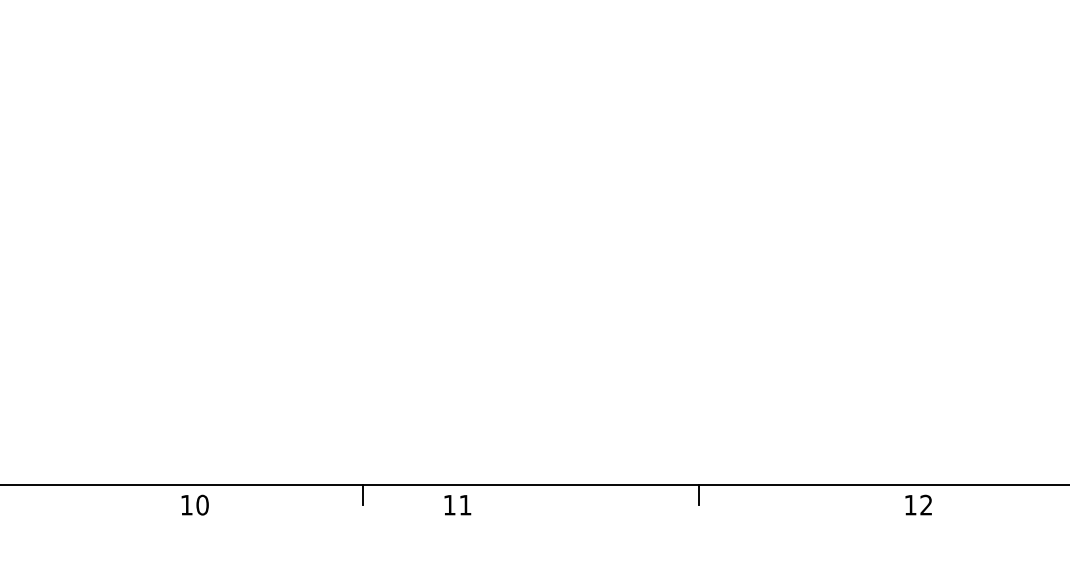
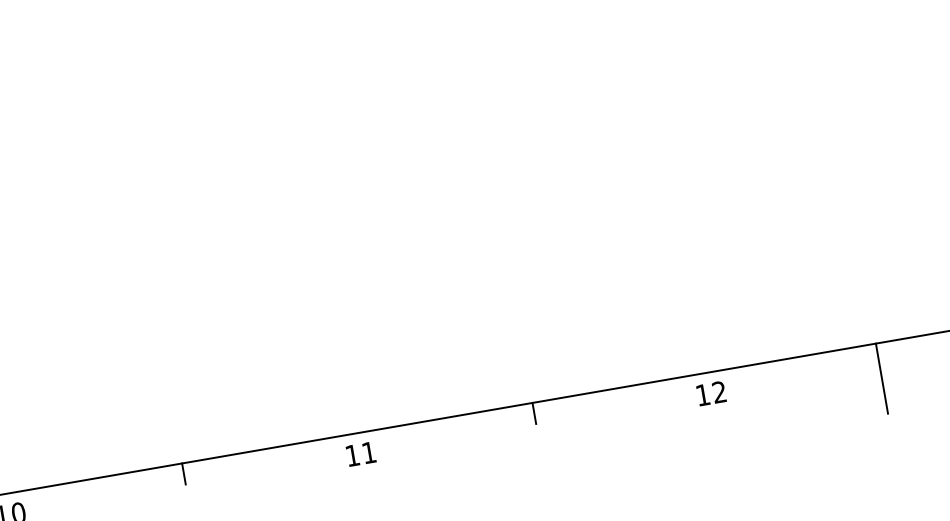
text: (918, 504) -> (711, 392), moved
text: (457, 505) -> (360, 454), moved
line: (1027, 518) -> (881, 378), added

